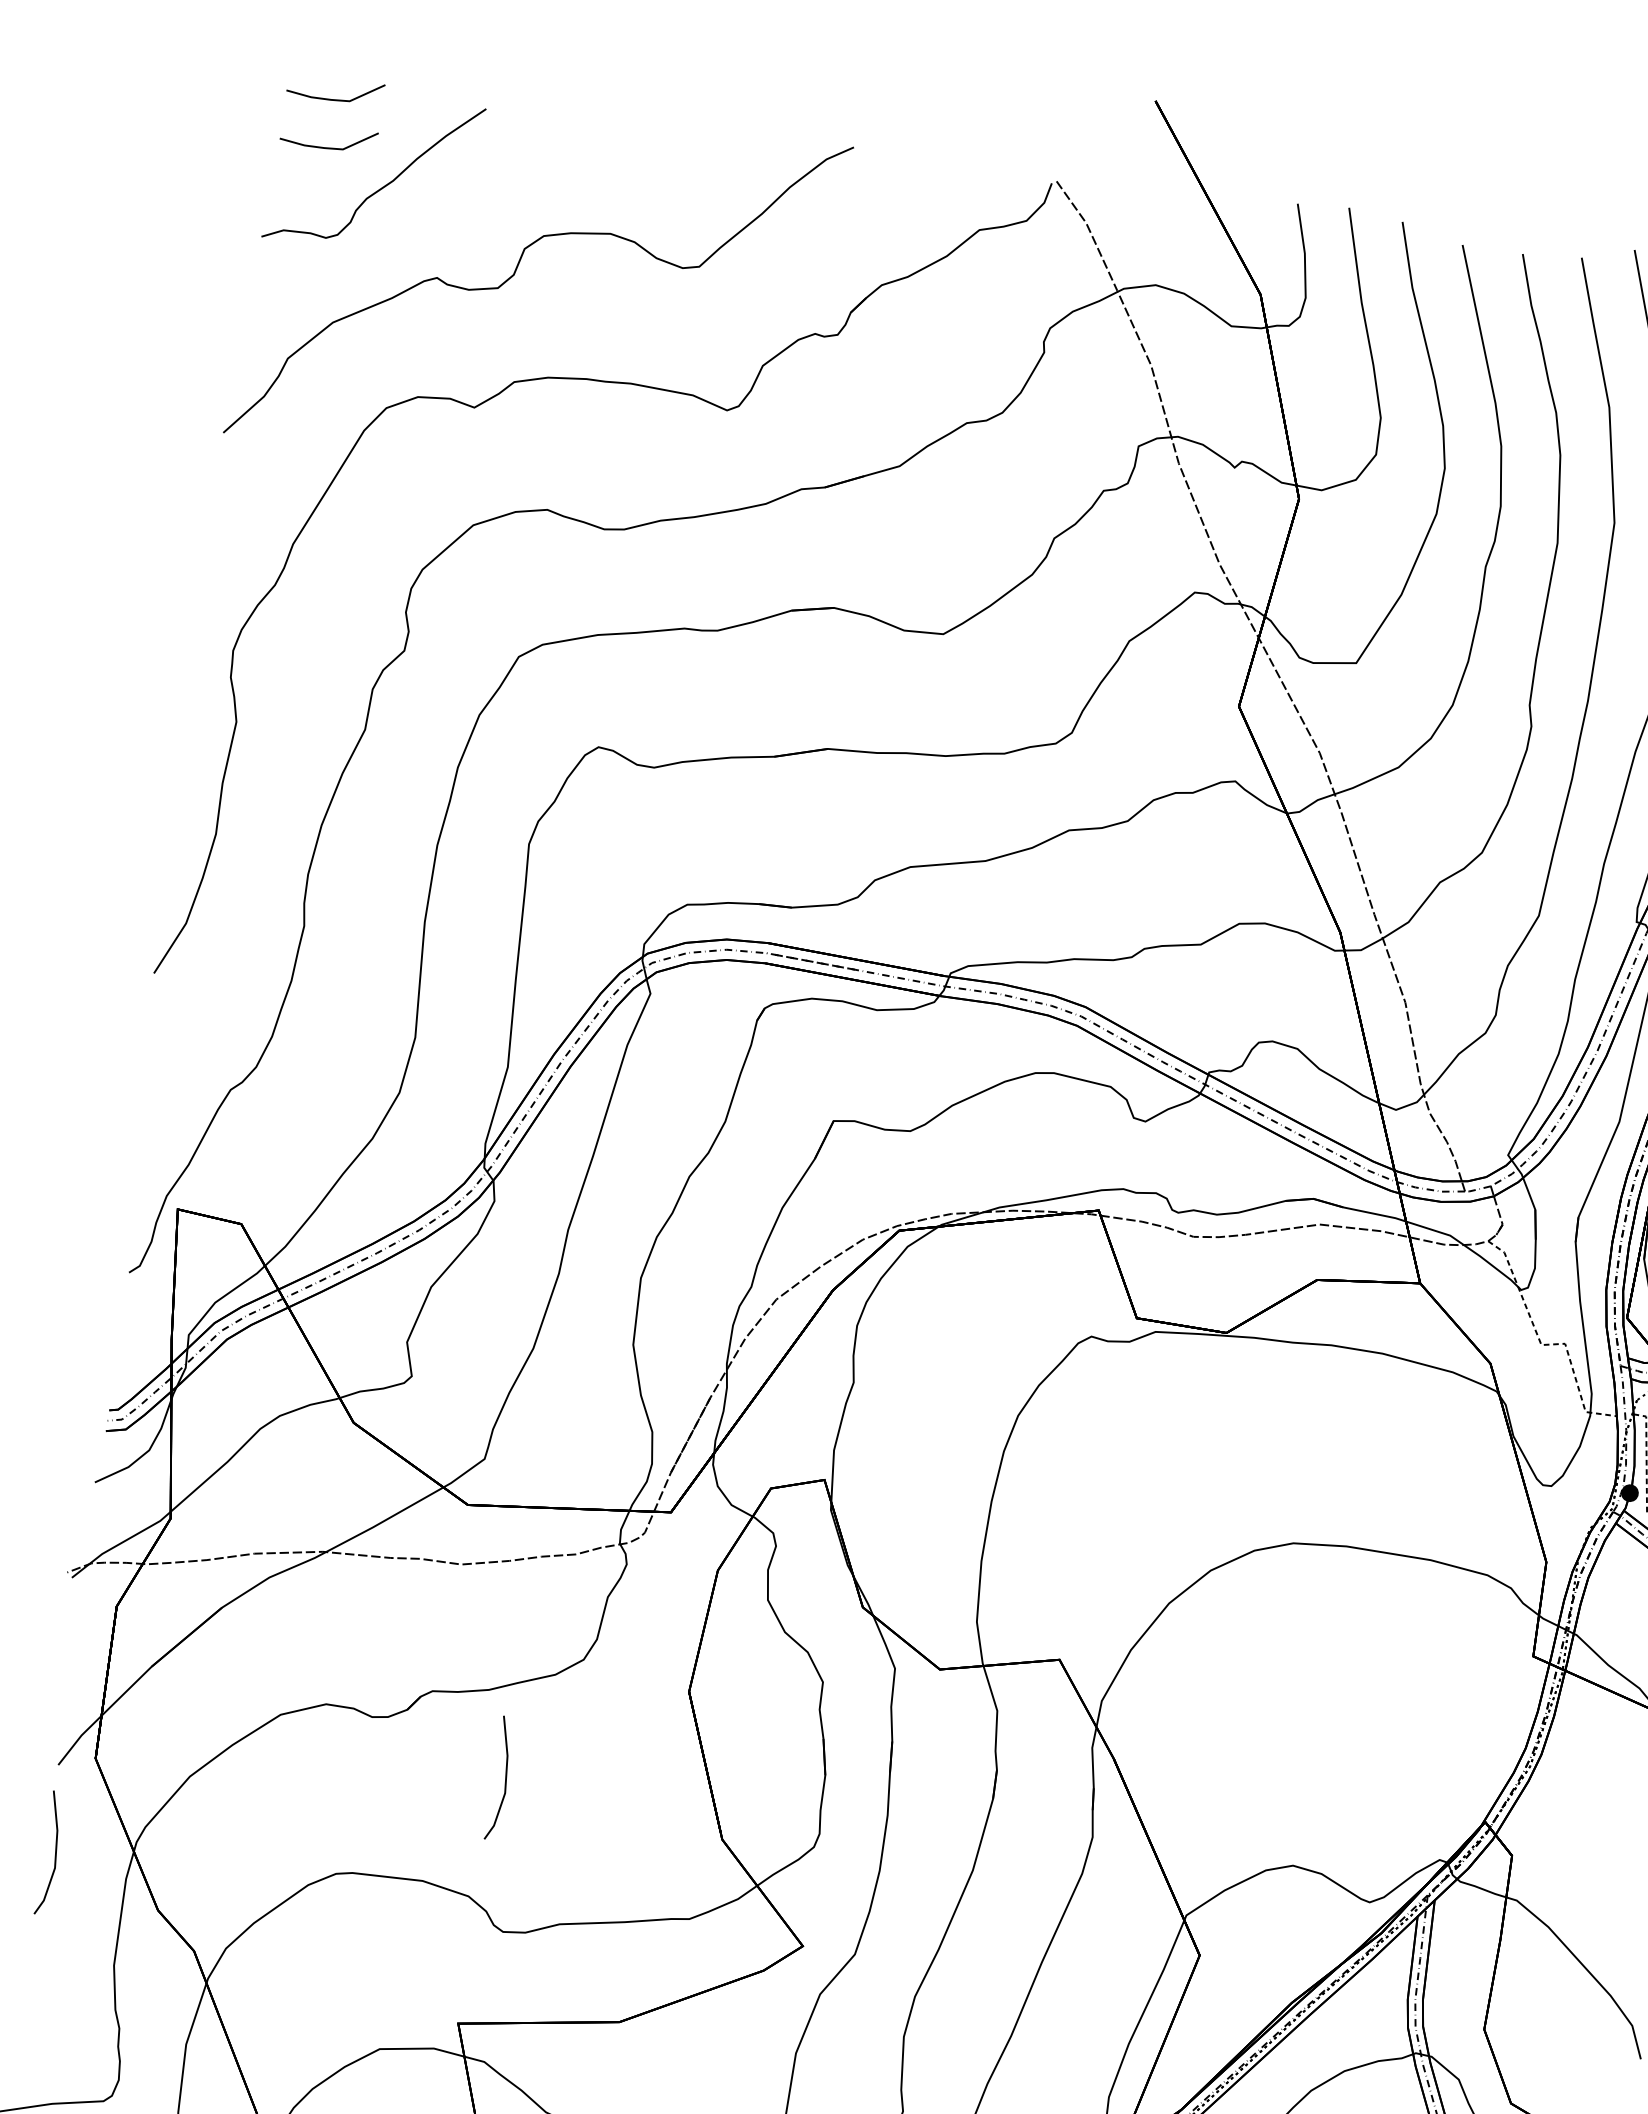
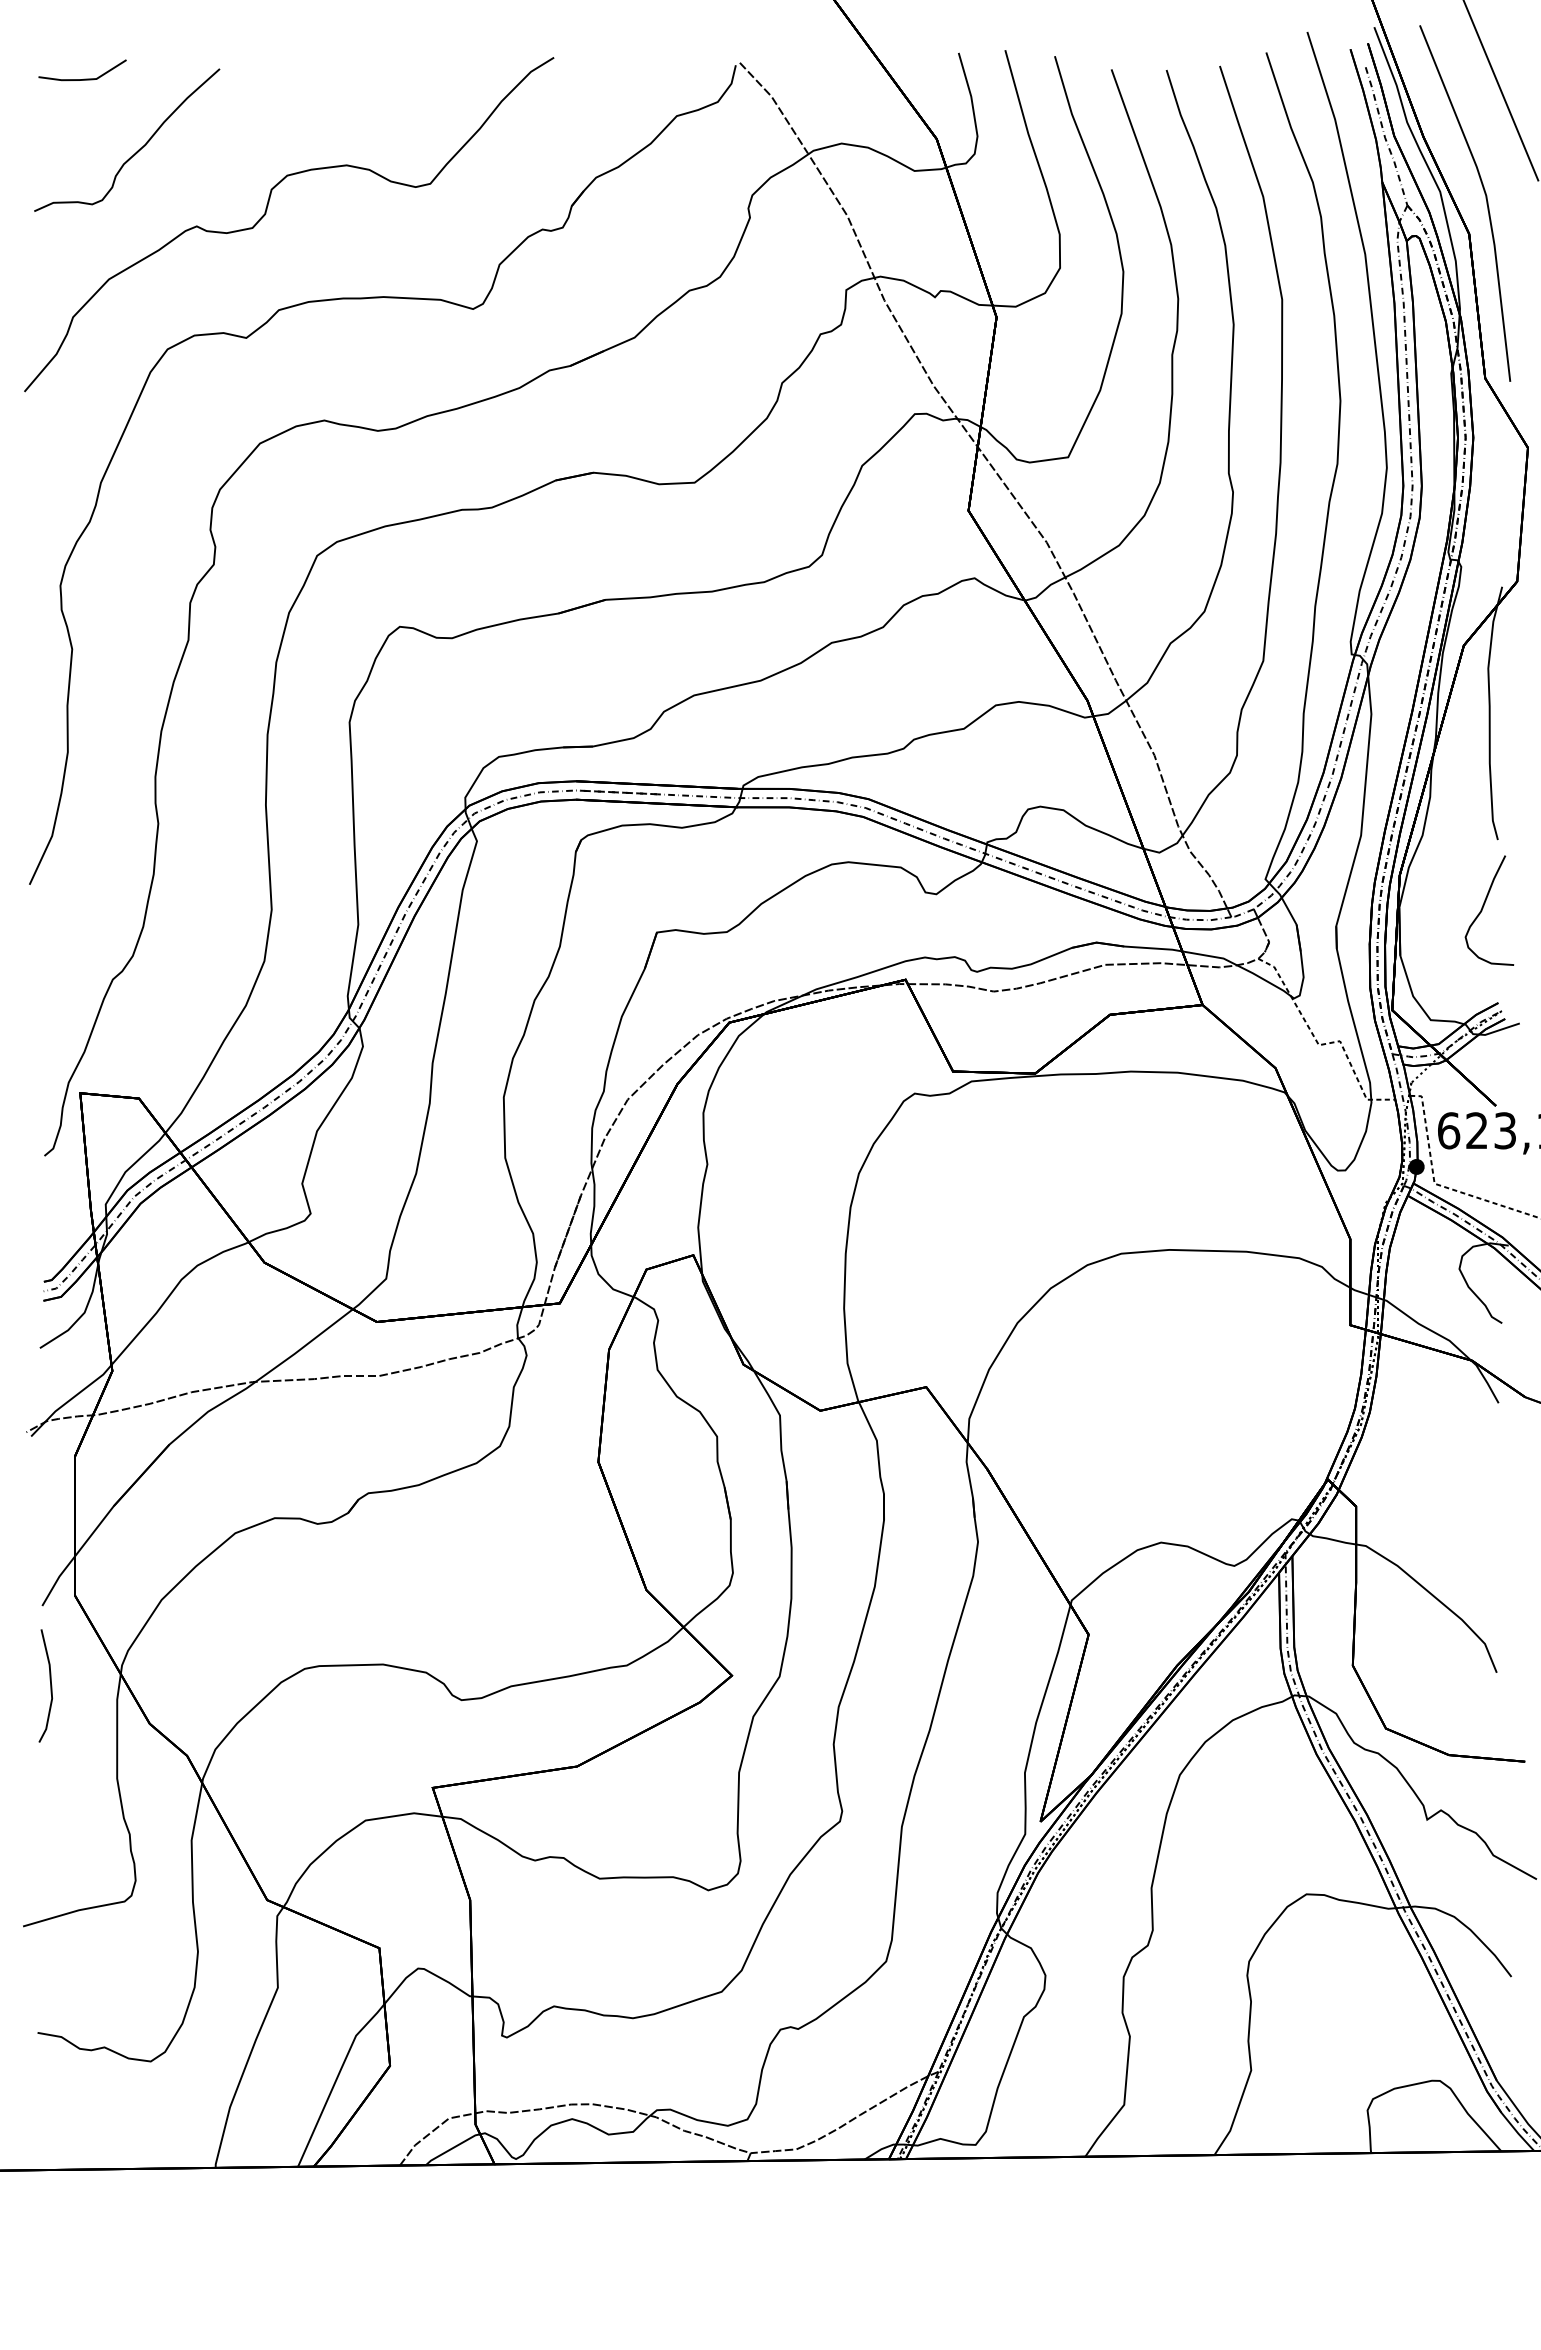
line: (329, 147) -> (84, 122), removed
line: (505, 1778) -> (444, 1562), removed

